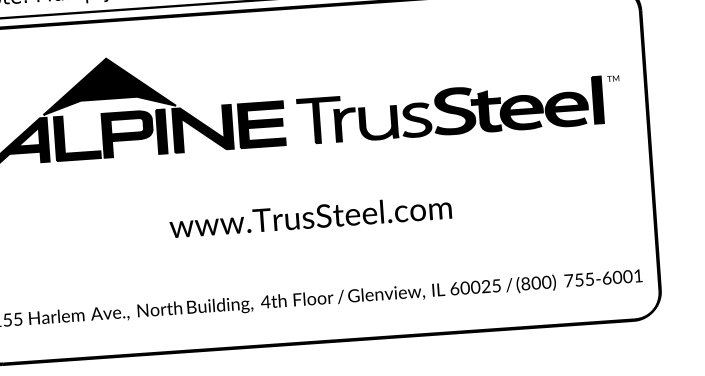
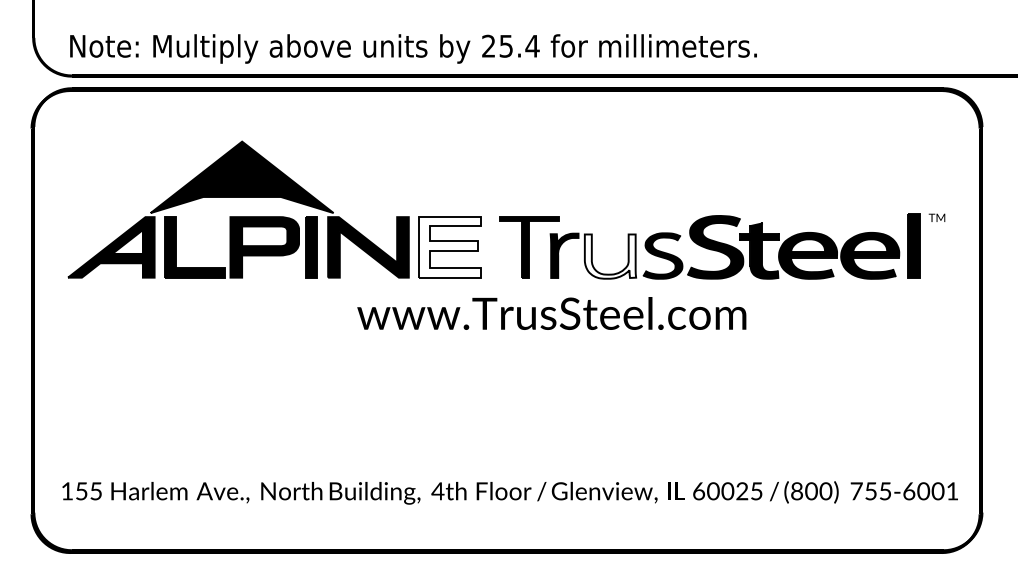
fill: (378, 123) -> (610, 256), removed
fill: (261, 124) -> (449, 247), removed
text: (310, 216) -> (551, 313), moved

